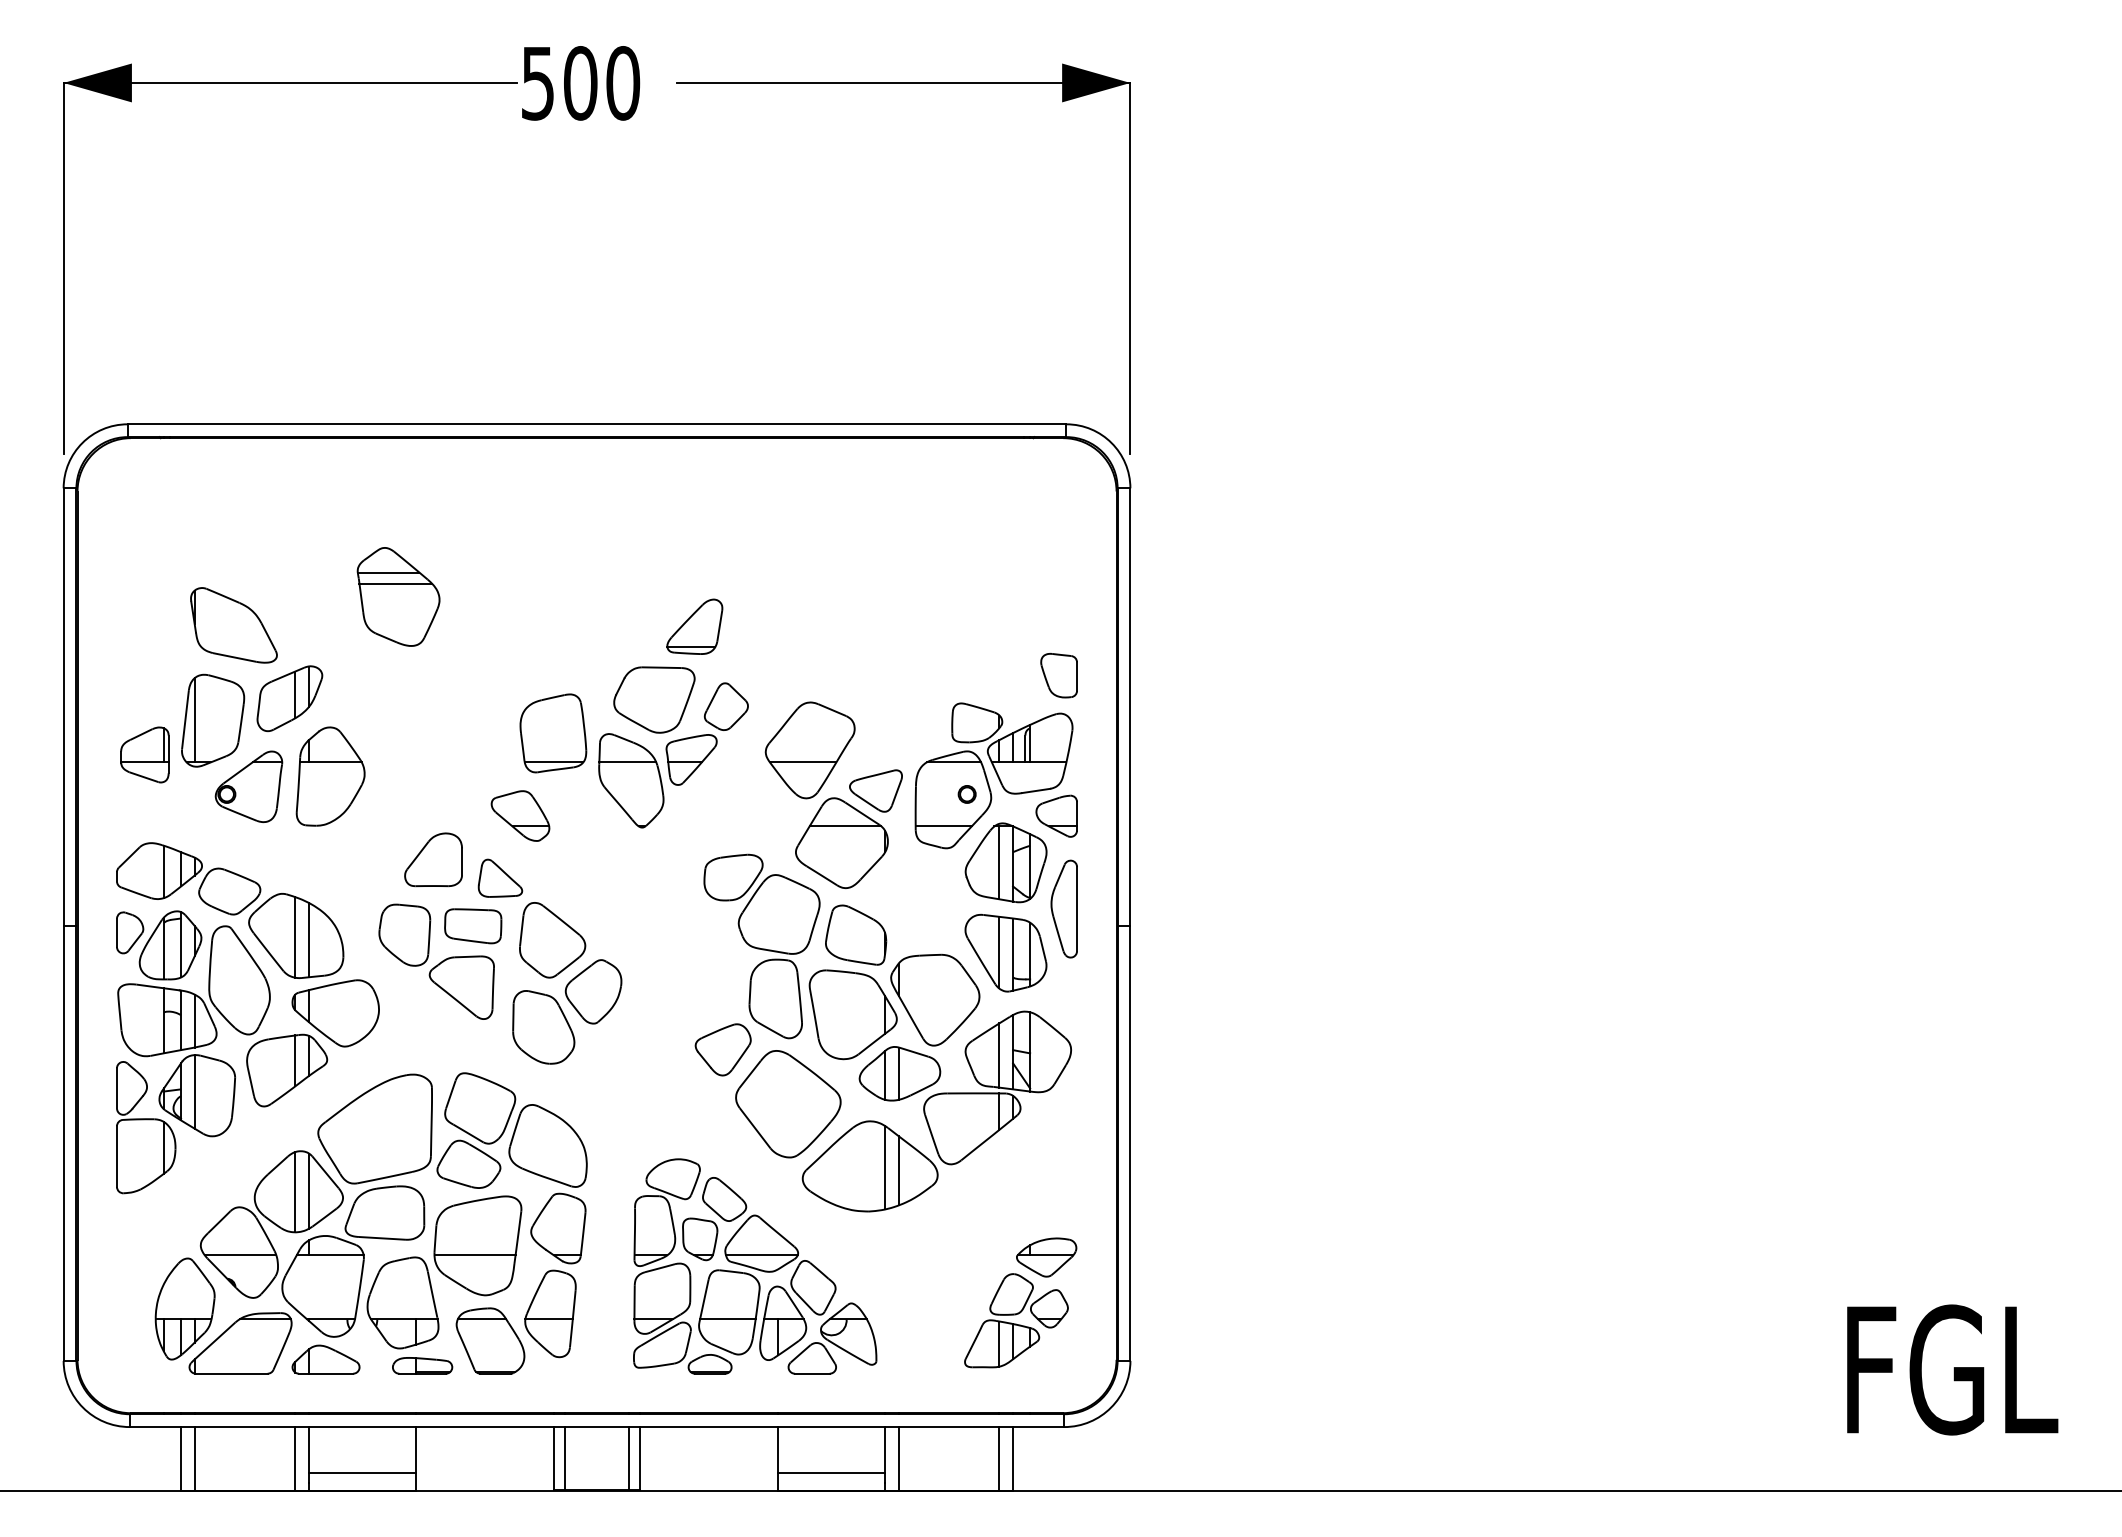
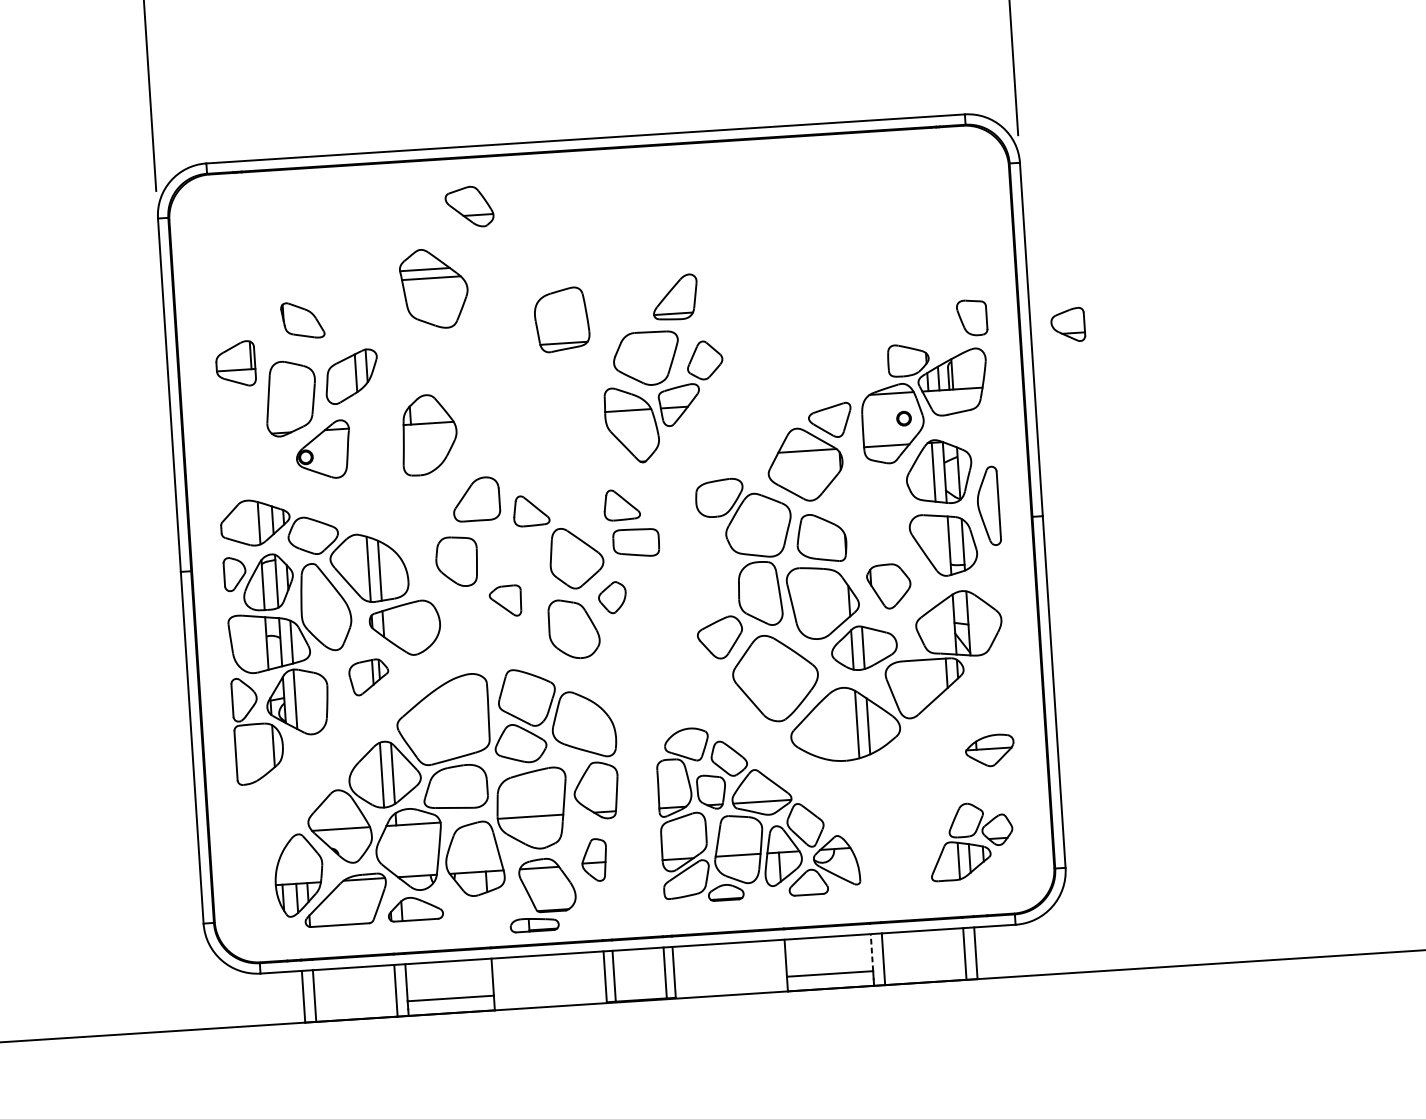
part: (233, 625) -> (302, 320), size x0.6
line: (194, 720) -> (275, 399), removed
part: (553, 733) -> (562, 319), moved
part: (809, 750) -> (774, 391), removed
part: (144, 754) -> (235, 363), moved
part: (330, 776) -> (429, 434), moved
part: (520, 815) -> (469, 206), moved
part: (1056, 815) -> (1067, 324), moved
part: (612, 877) -> (621, 504), added
part: (473, 926) -> (636, 543), moved
line: (999, 952) -> (938, 544), removed
part: (461, 987) -> (505, 601), size x0.6
part: (593, 991) -> (612, 597), size x0.6
part: (935, 999) -> (889, 586), size x0.6
line: (999, 1055) -> (943, 627), removed
part: (287, 1070) -> (369, 677), size x0.6
part: (1046, 1257) -> (989, 750), moved
part: (550, 1313) -> (594, 859), size x0.6
part: (422, 1365) -> (534, 924), moved
line: (885, 1449) -> (872, 952), solid -> dashed

